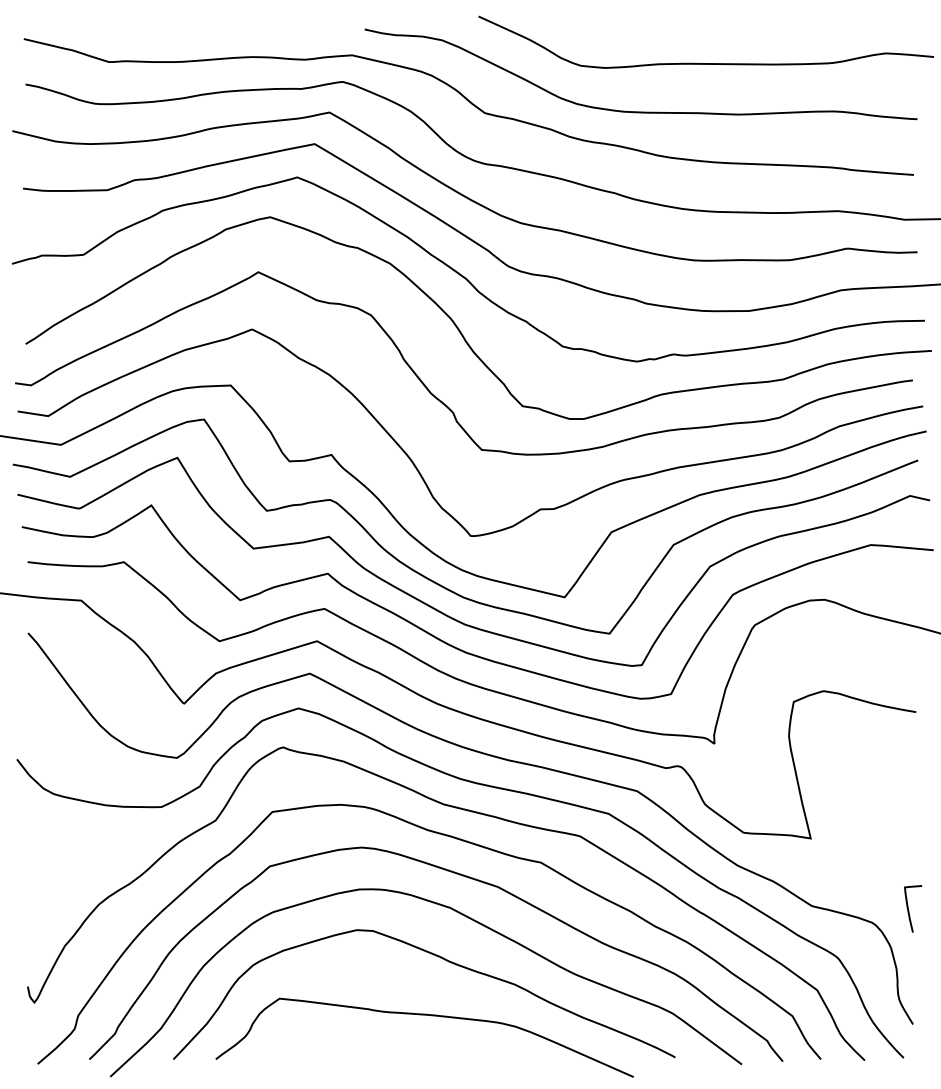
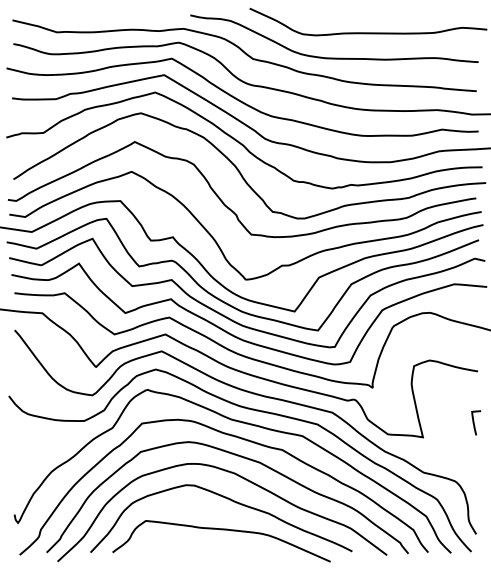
curve: (909, 907) -> (474, 422), moved

